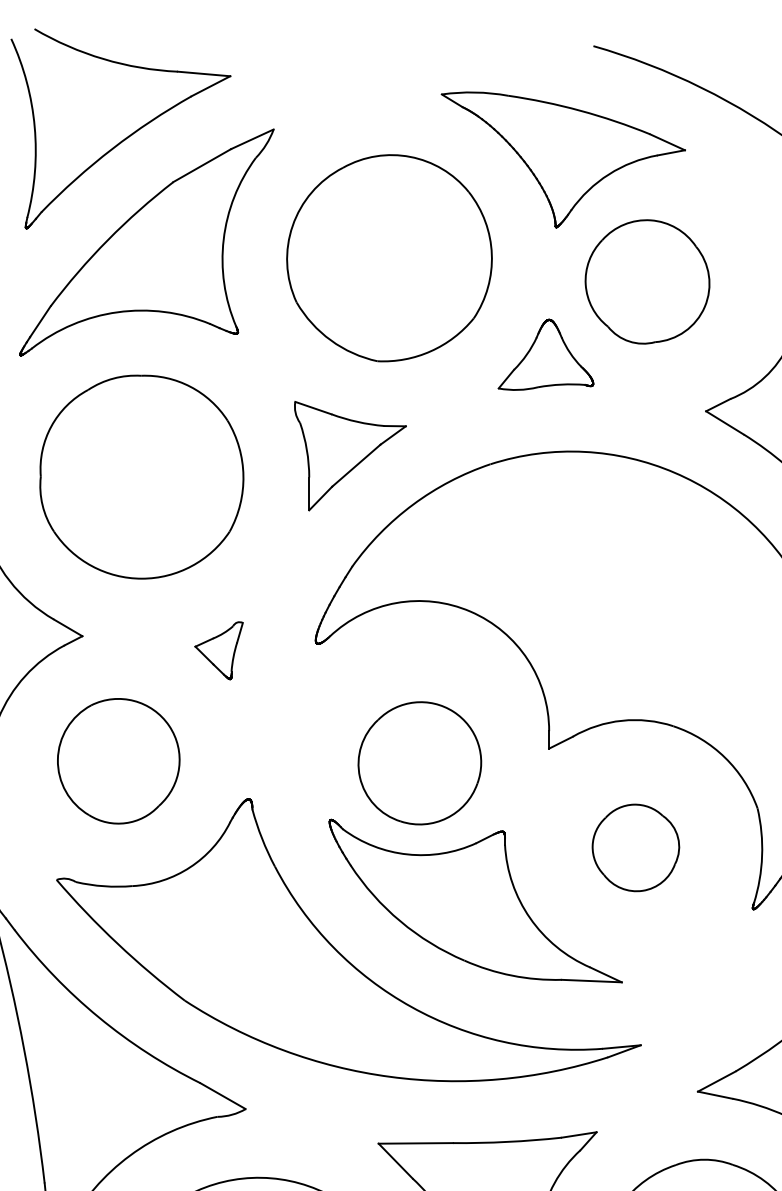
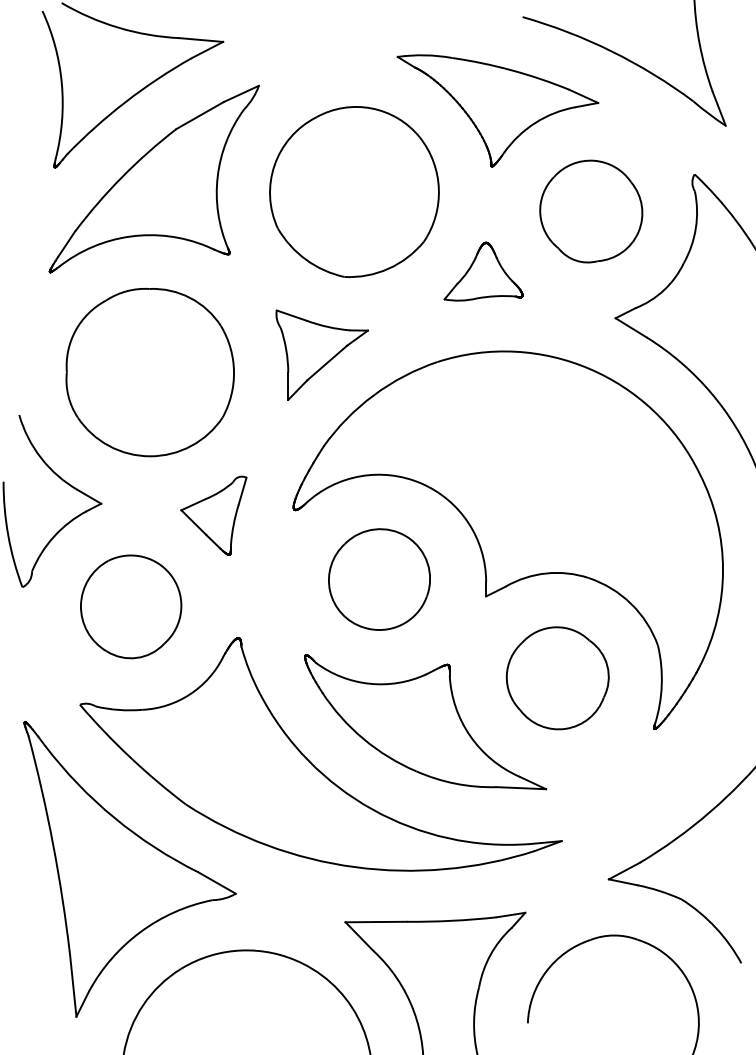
part: (647, 281) -> (591, 211), moved
part: (218, 650) -> (213, 515), size x1.67
part: (419, 763) -> (379, 579), moved
part: (635, 848) -> (557, 678), size x1.43

